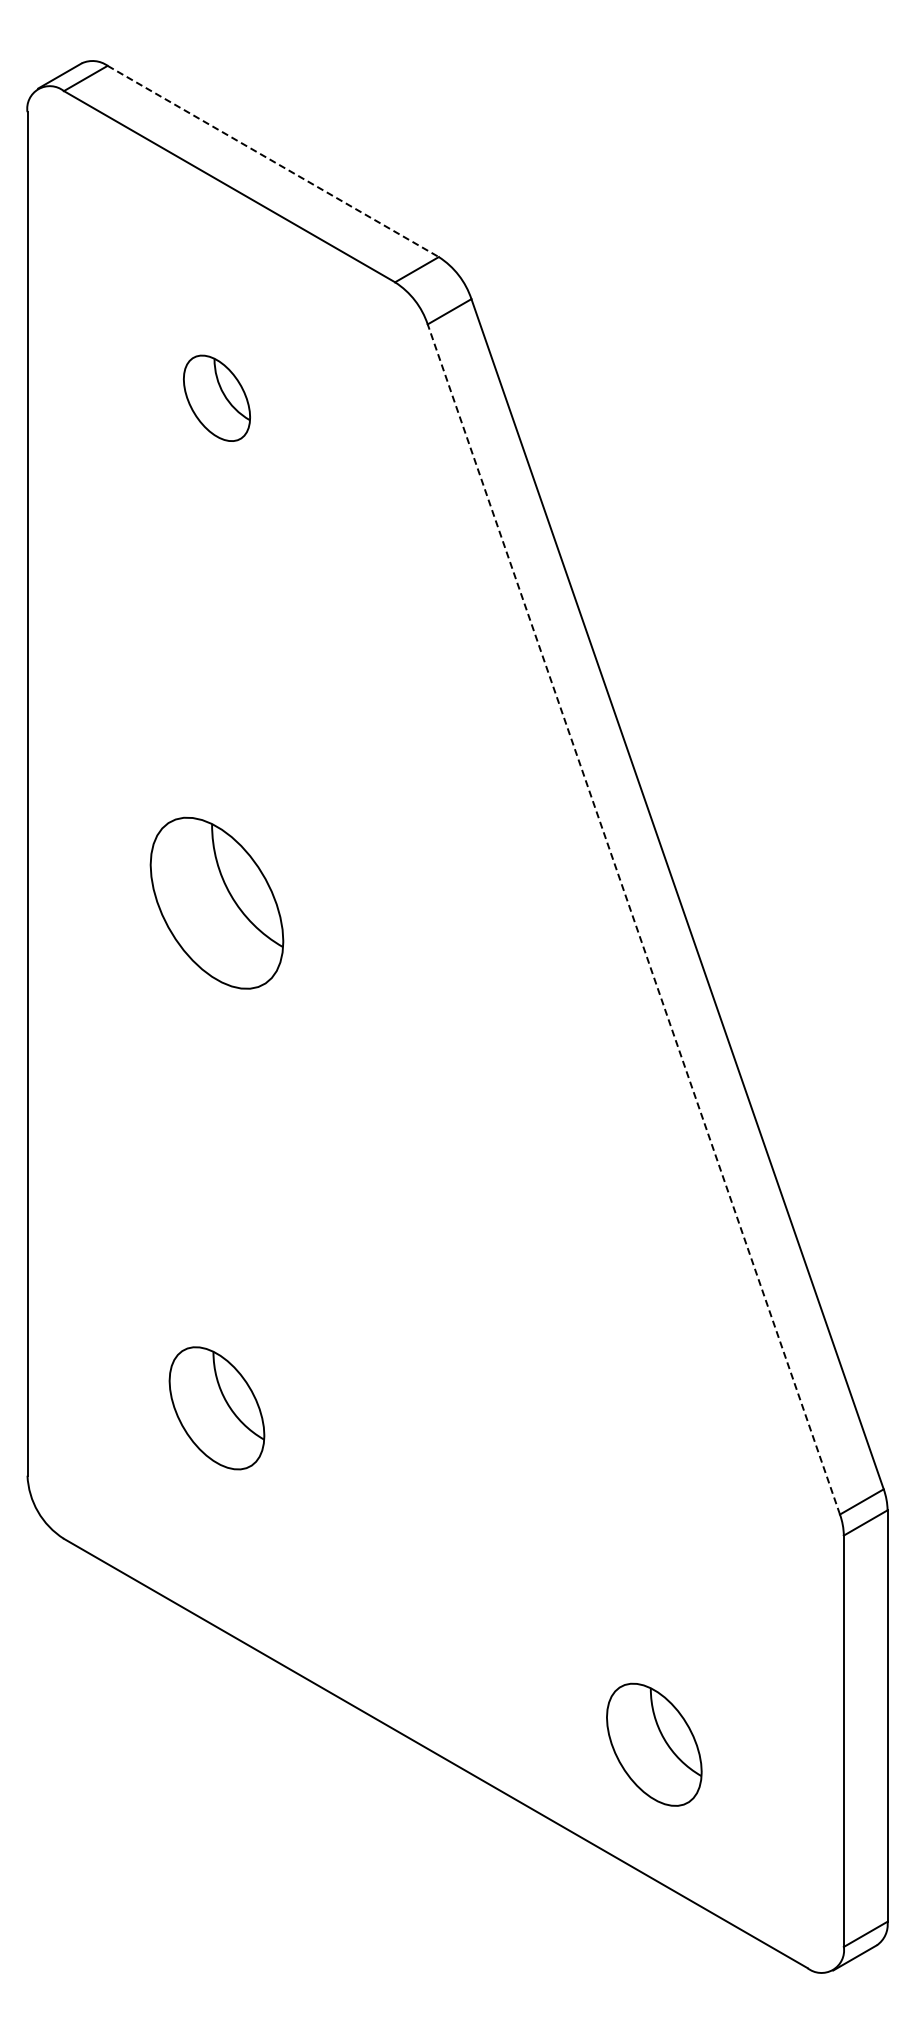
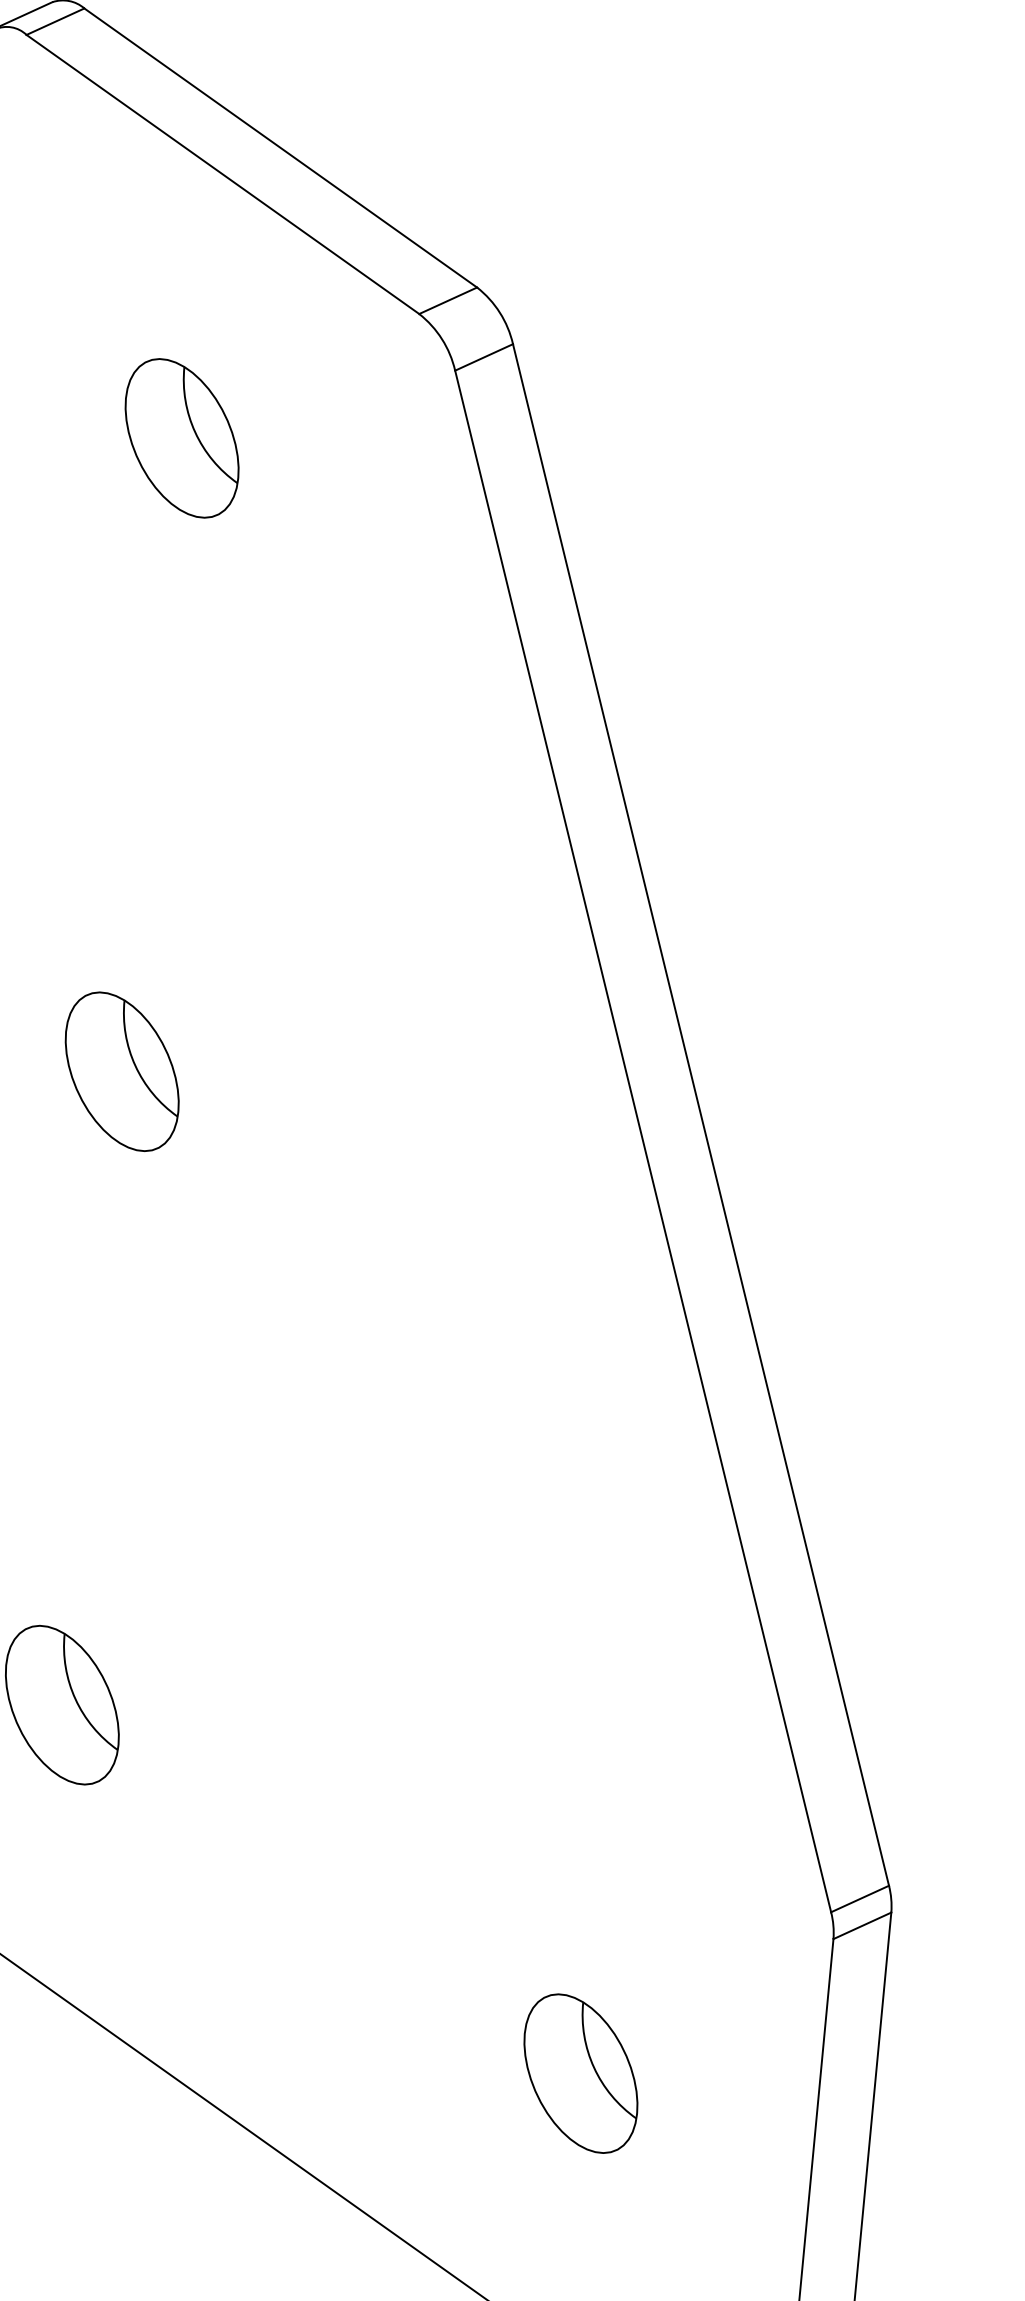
line: (273, 161) -> (281, 148), dashed -> solid
part: (216, 398) -> (181, 438), size x1.43
part: (216, 903) -> (121, 1071), size x0.71
line: (633, 919) -> (642, 1141), dashed -> solid
part: (654, 1744) -> (581, 2073), moved

